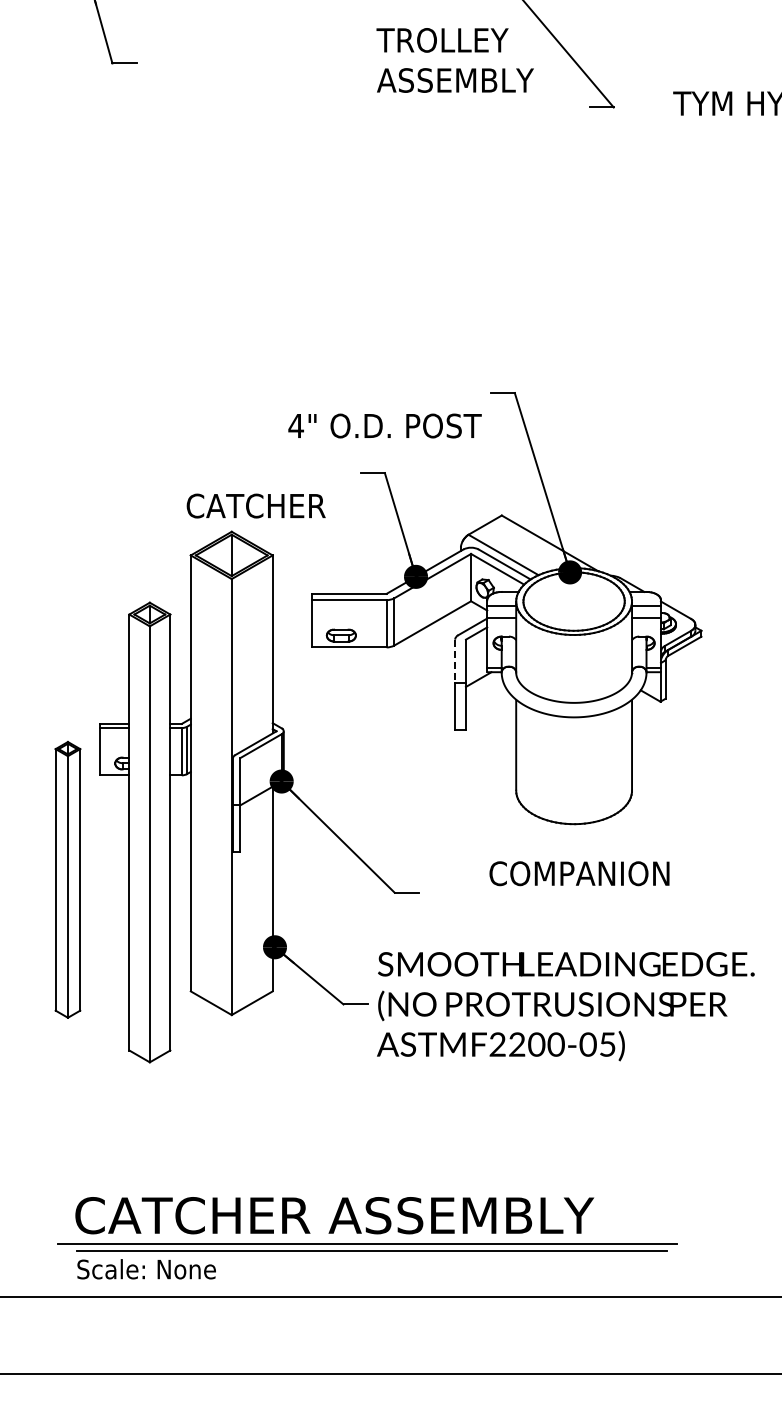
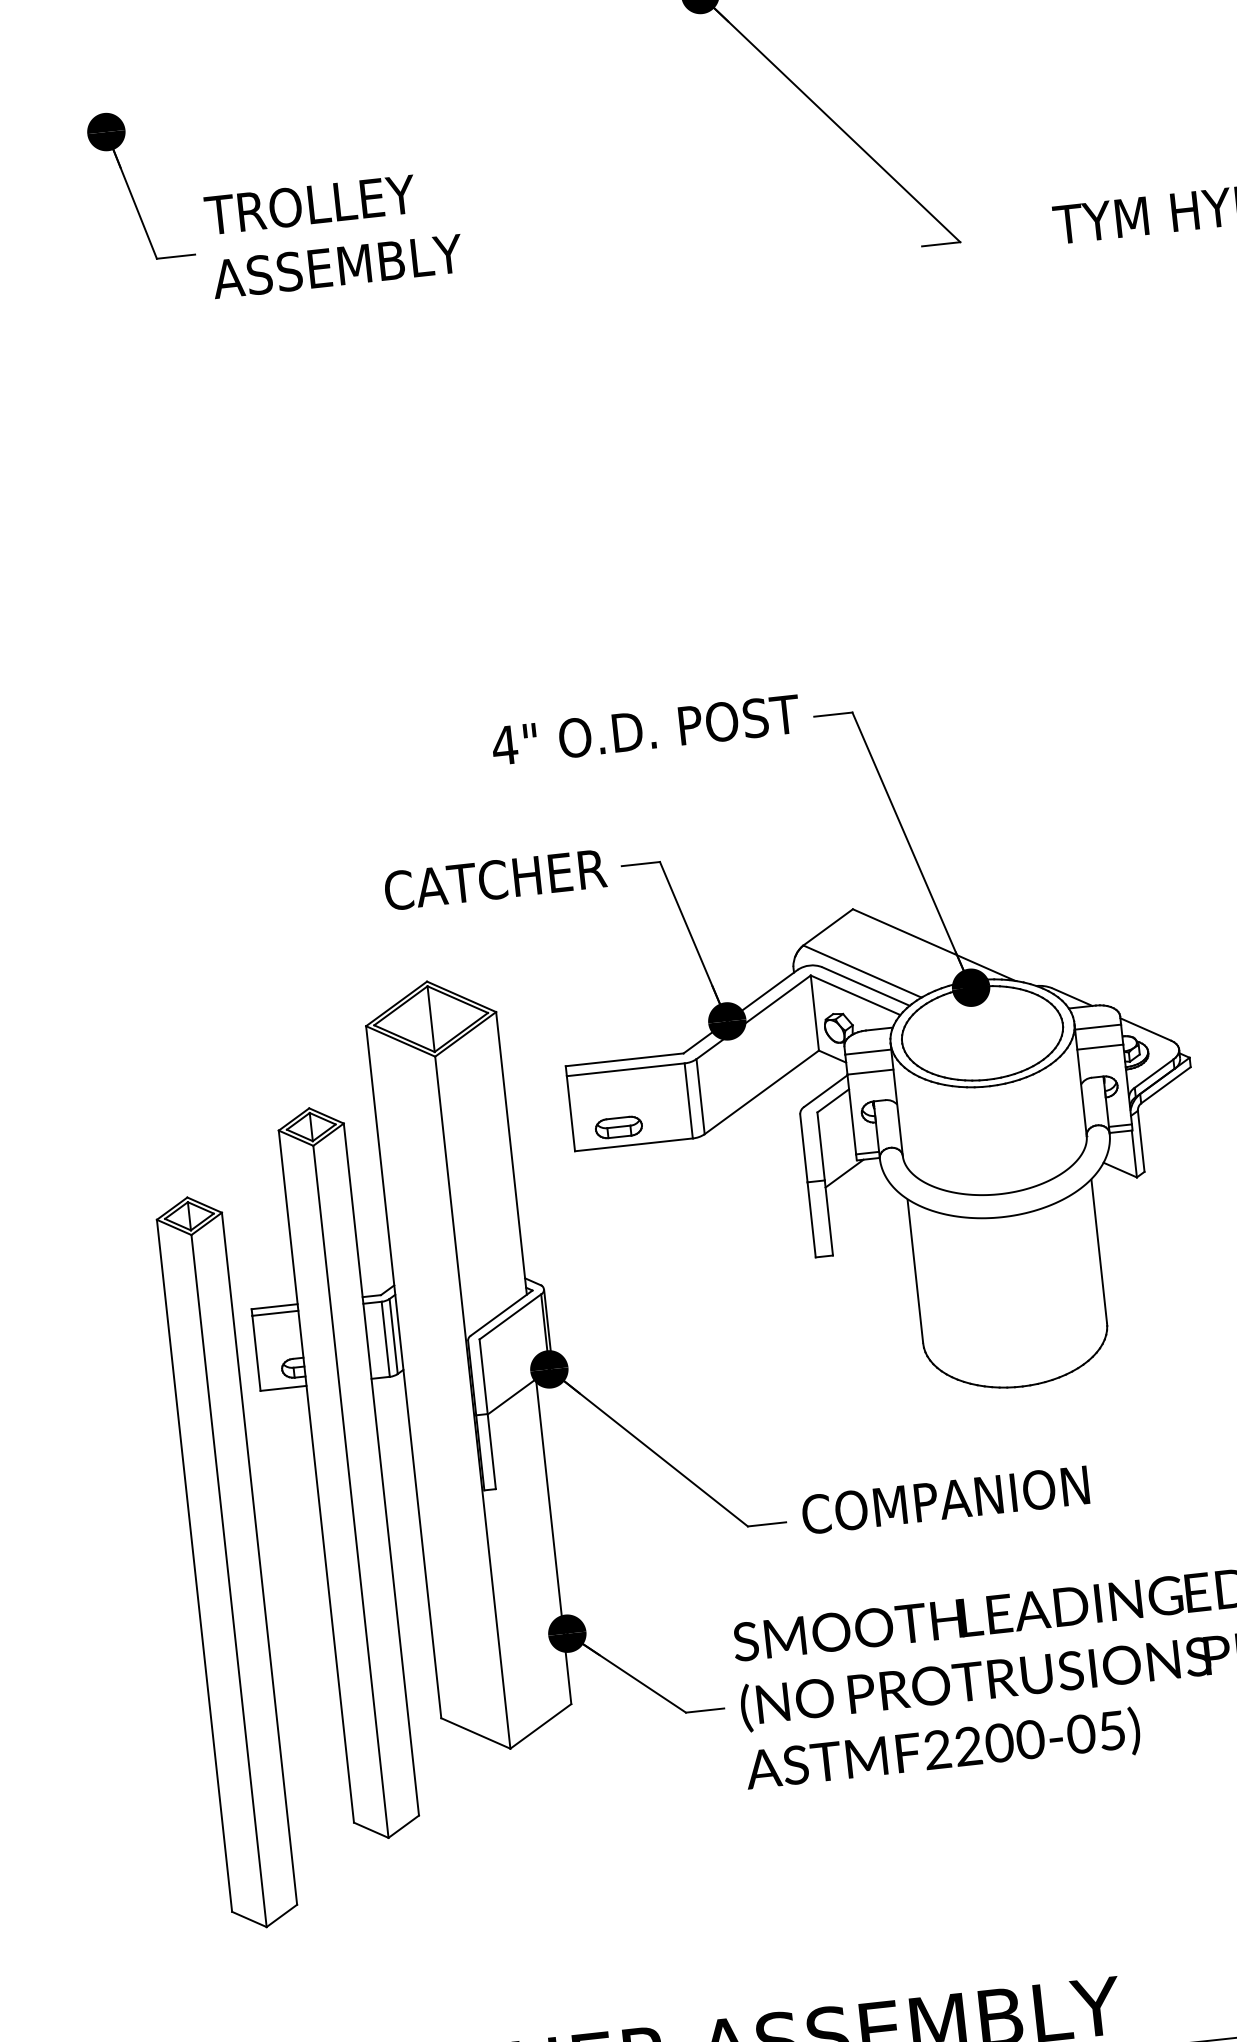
text: (454, 60) -> (332, 234), moved
text: (384, 425) -> (644, 729), moved
text: (255, 505) -> (494, 879), moved
line: (455, 661) -> (804, 1148), dashed -> solid
text: (579, 873) -> (945, 1499), moved
part: (67, 879) -> (226, 1561), size x1.67

